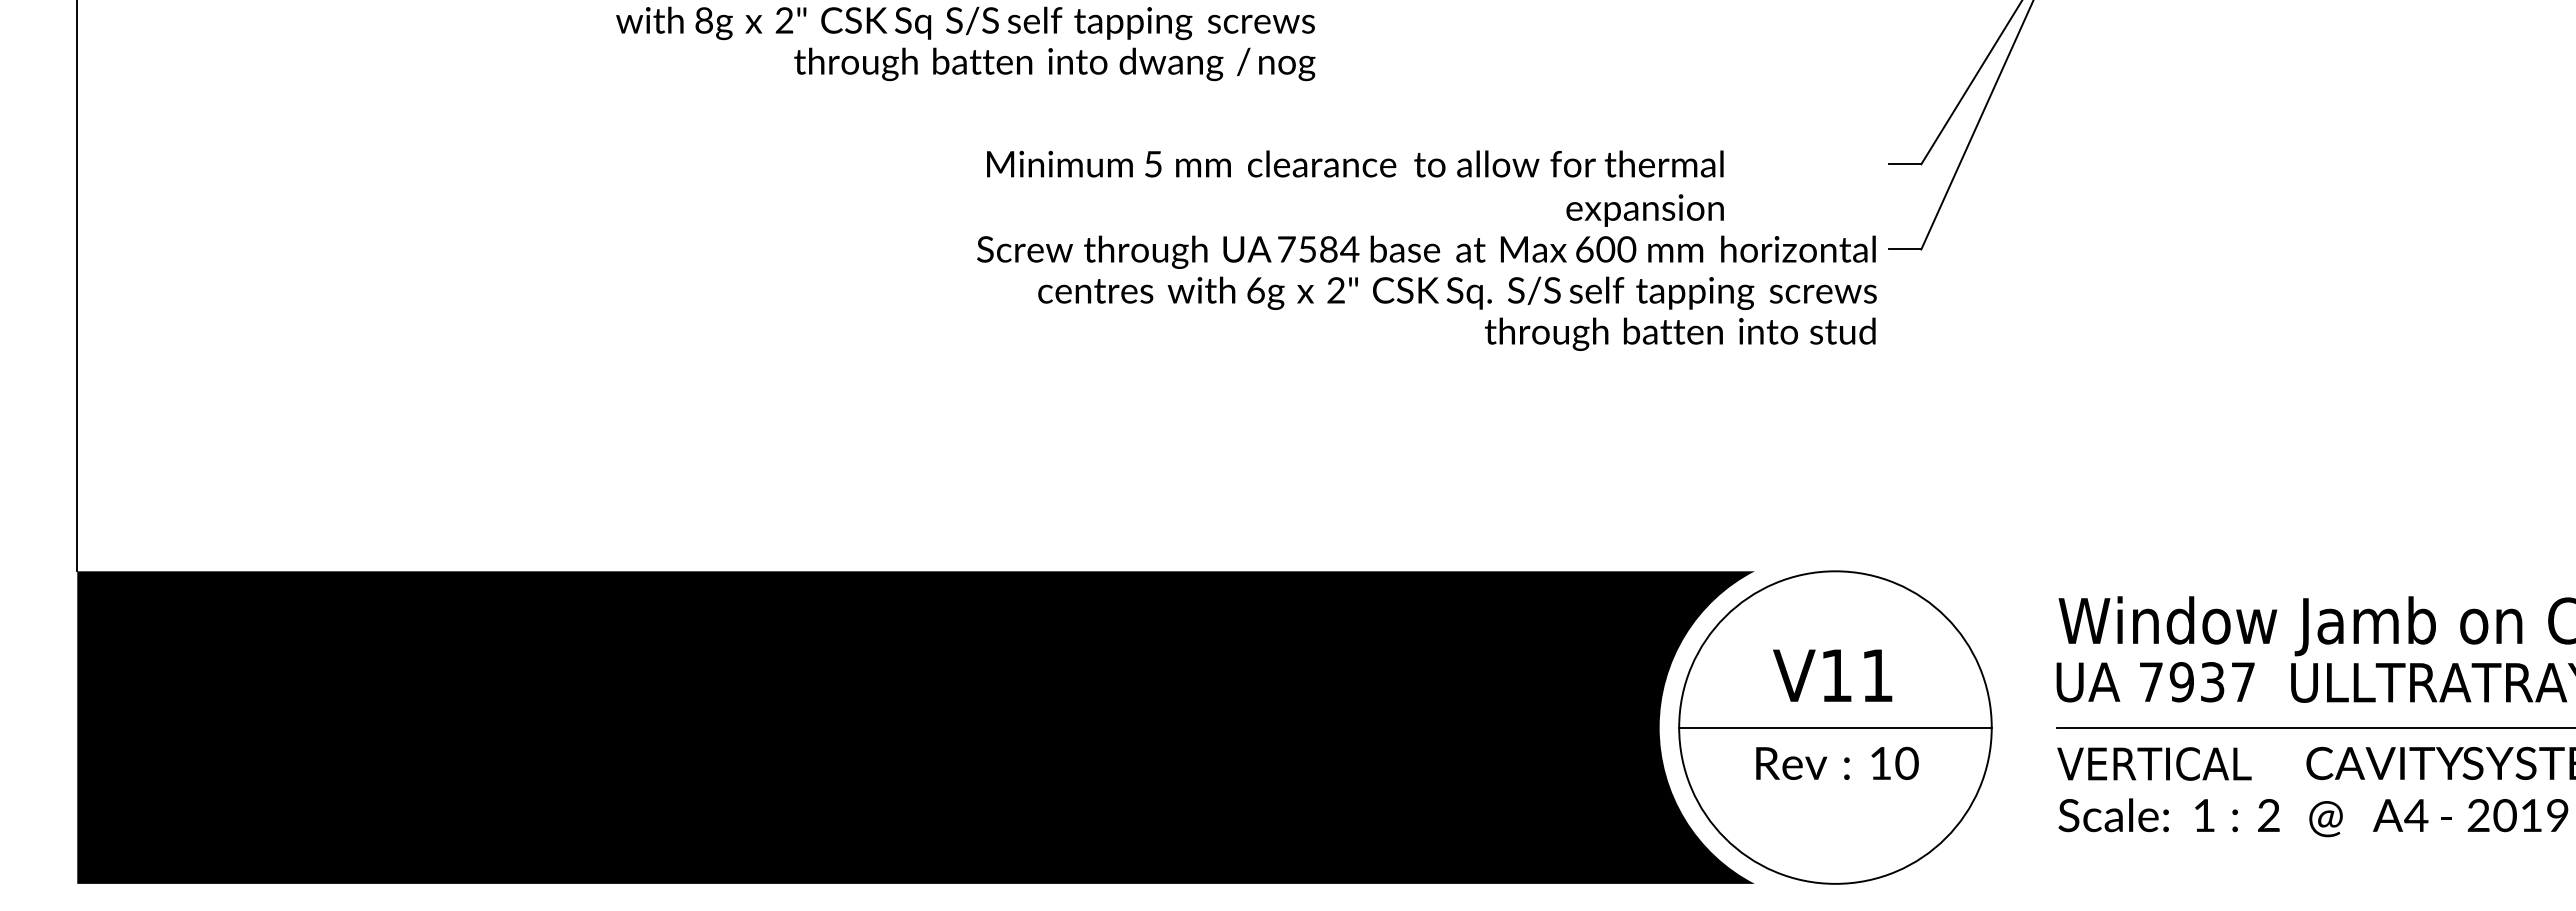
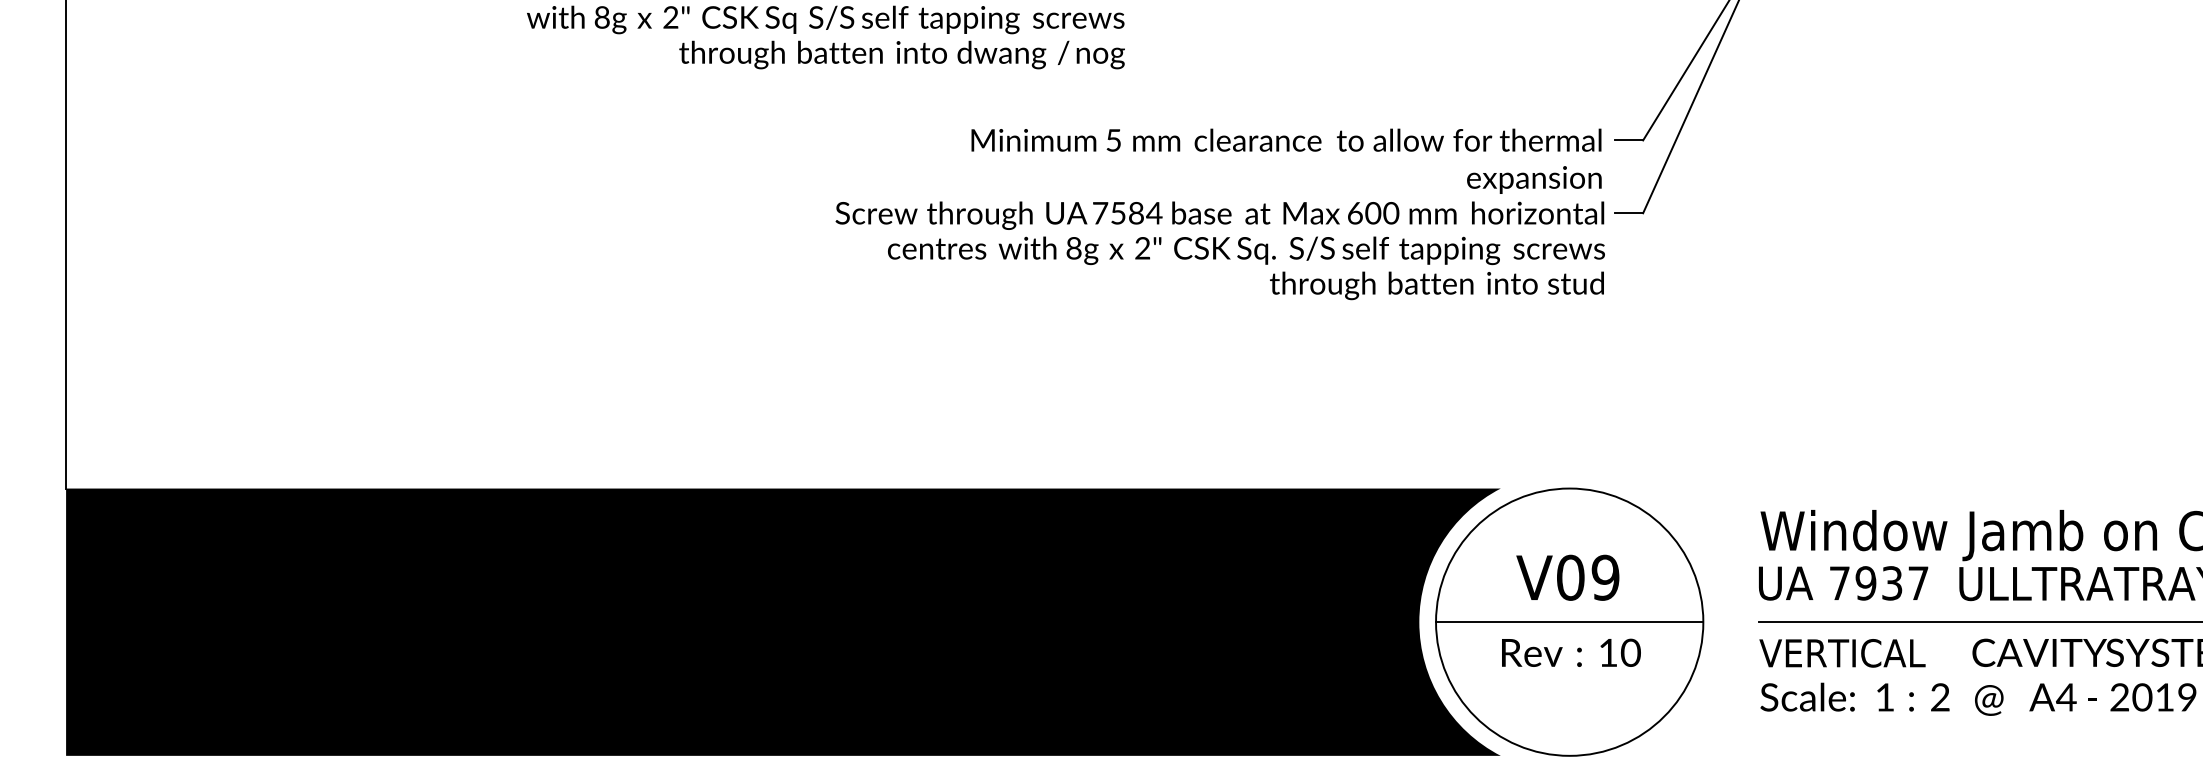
text: (1355, 188) -> (1286, 161), moved
text: (1255, 290) -> (1073, 248), 6g -> 8g
text: (1856, 675) -> (1587, 577), V11 -> V09

